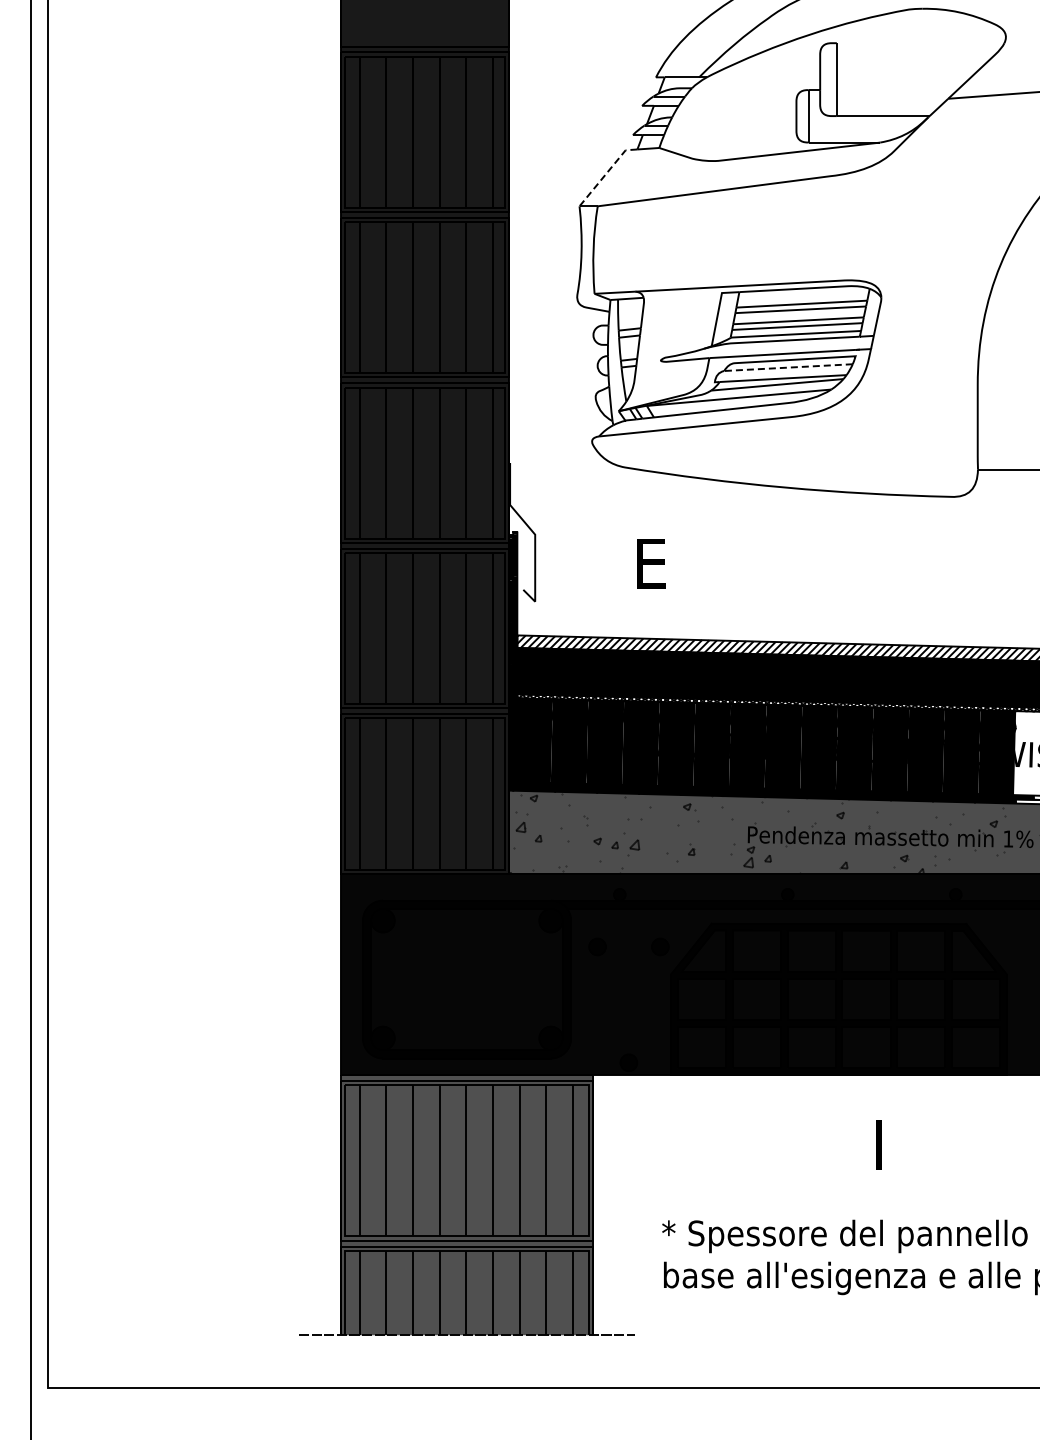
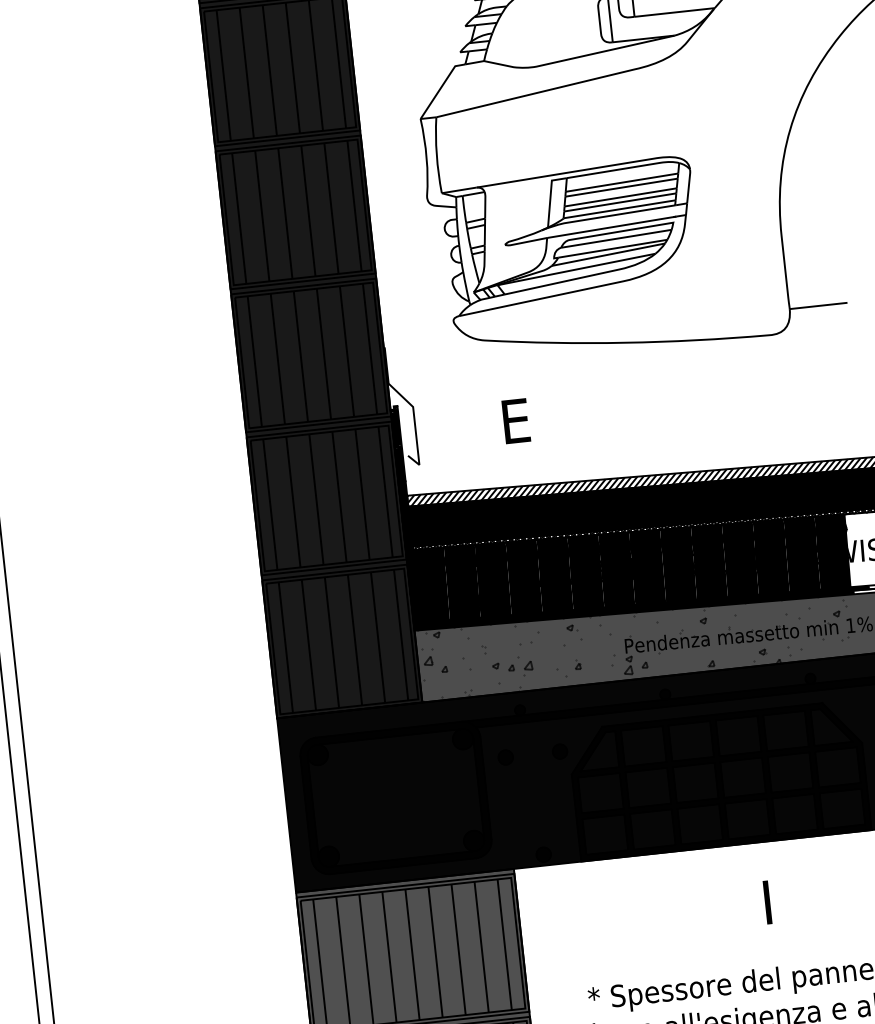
line: (606, 173) -> (440, 88), dashed -> solid
line: (788, 367) -> (616, 238), dashed -> solid

